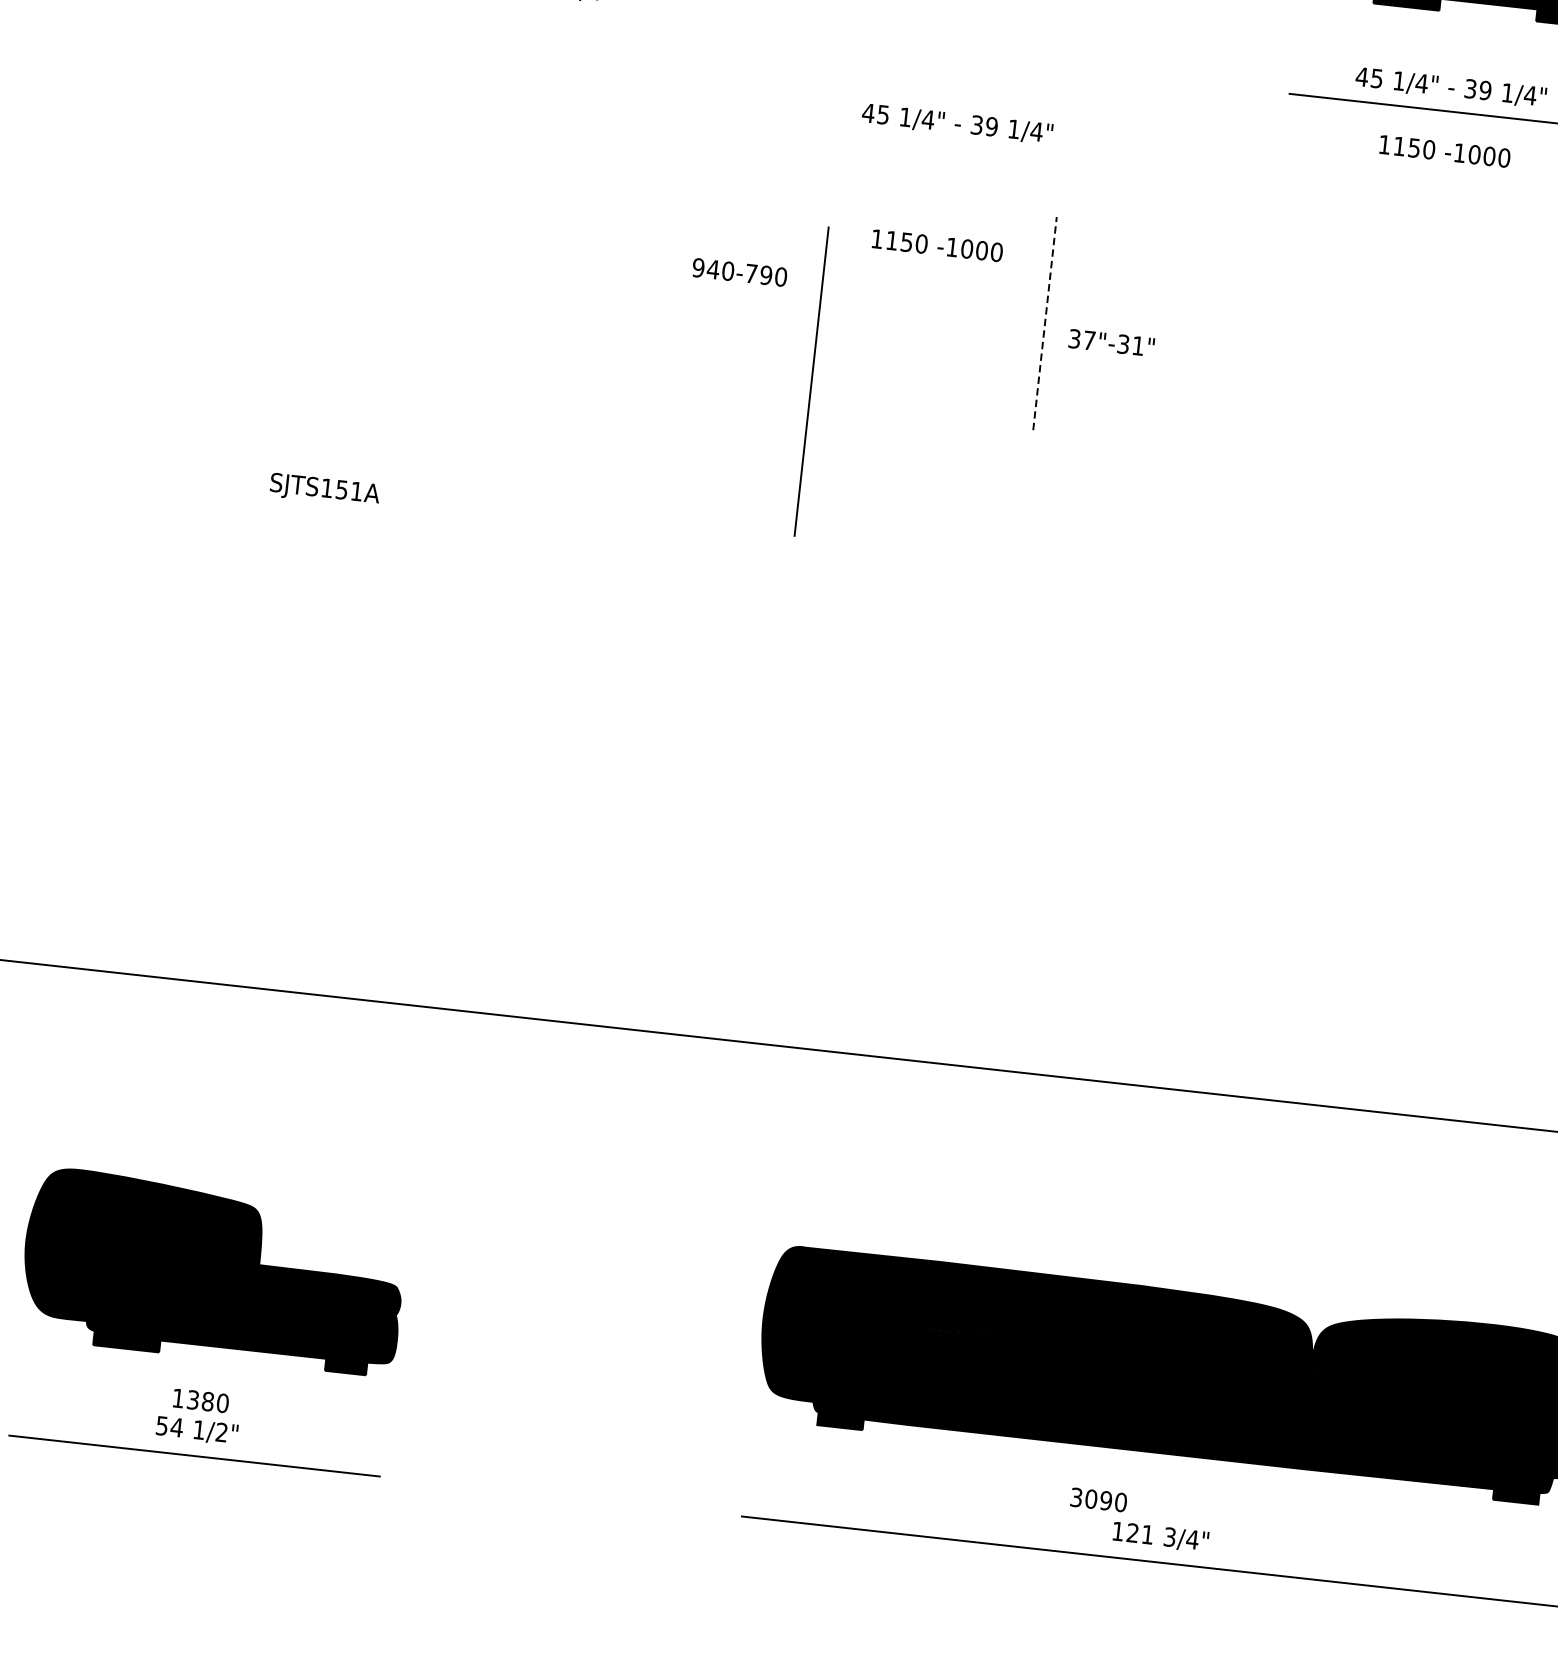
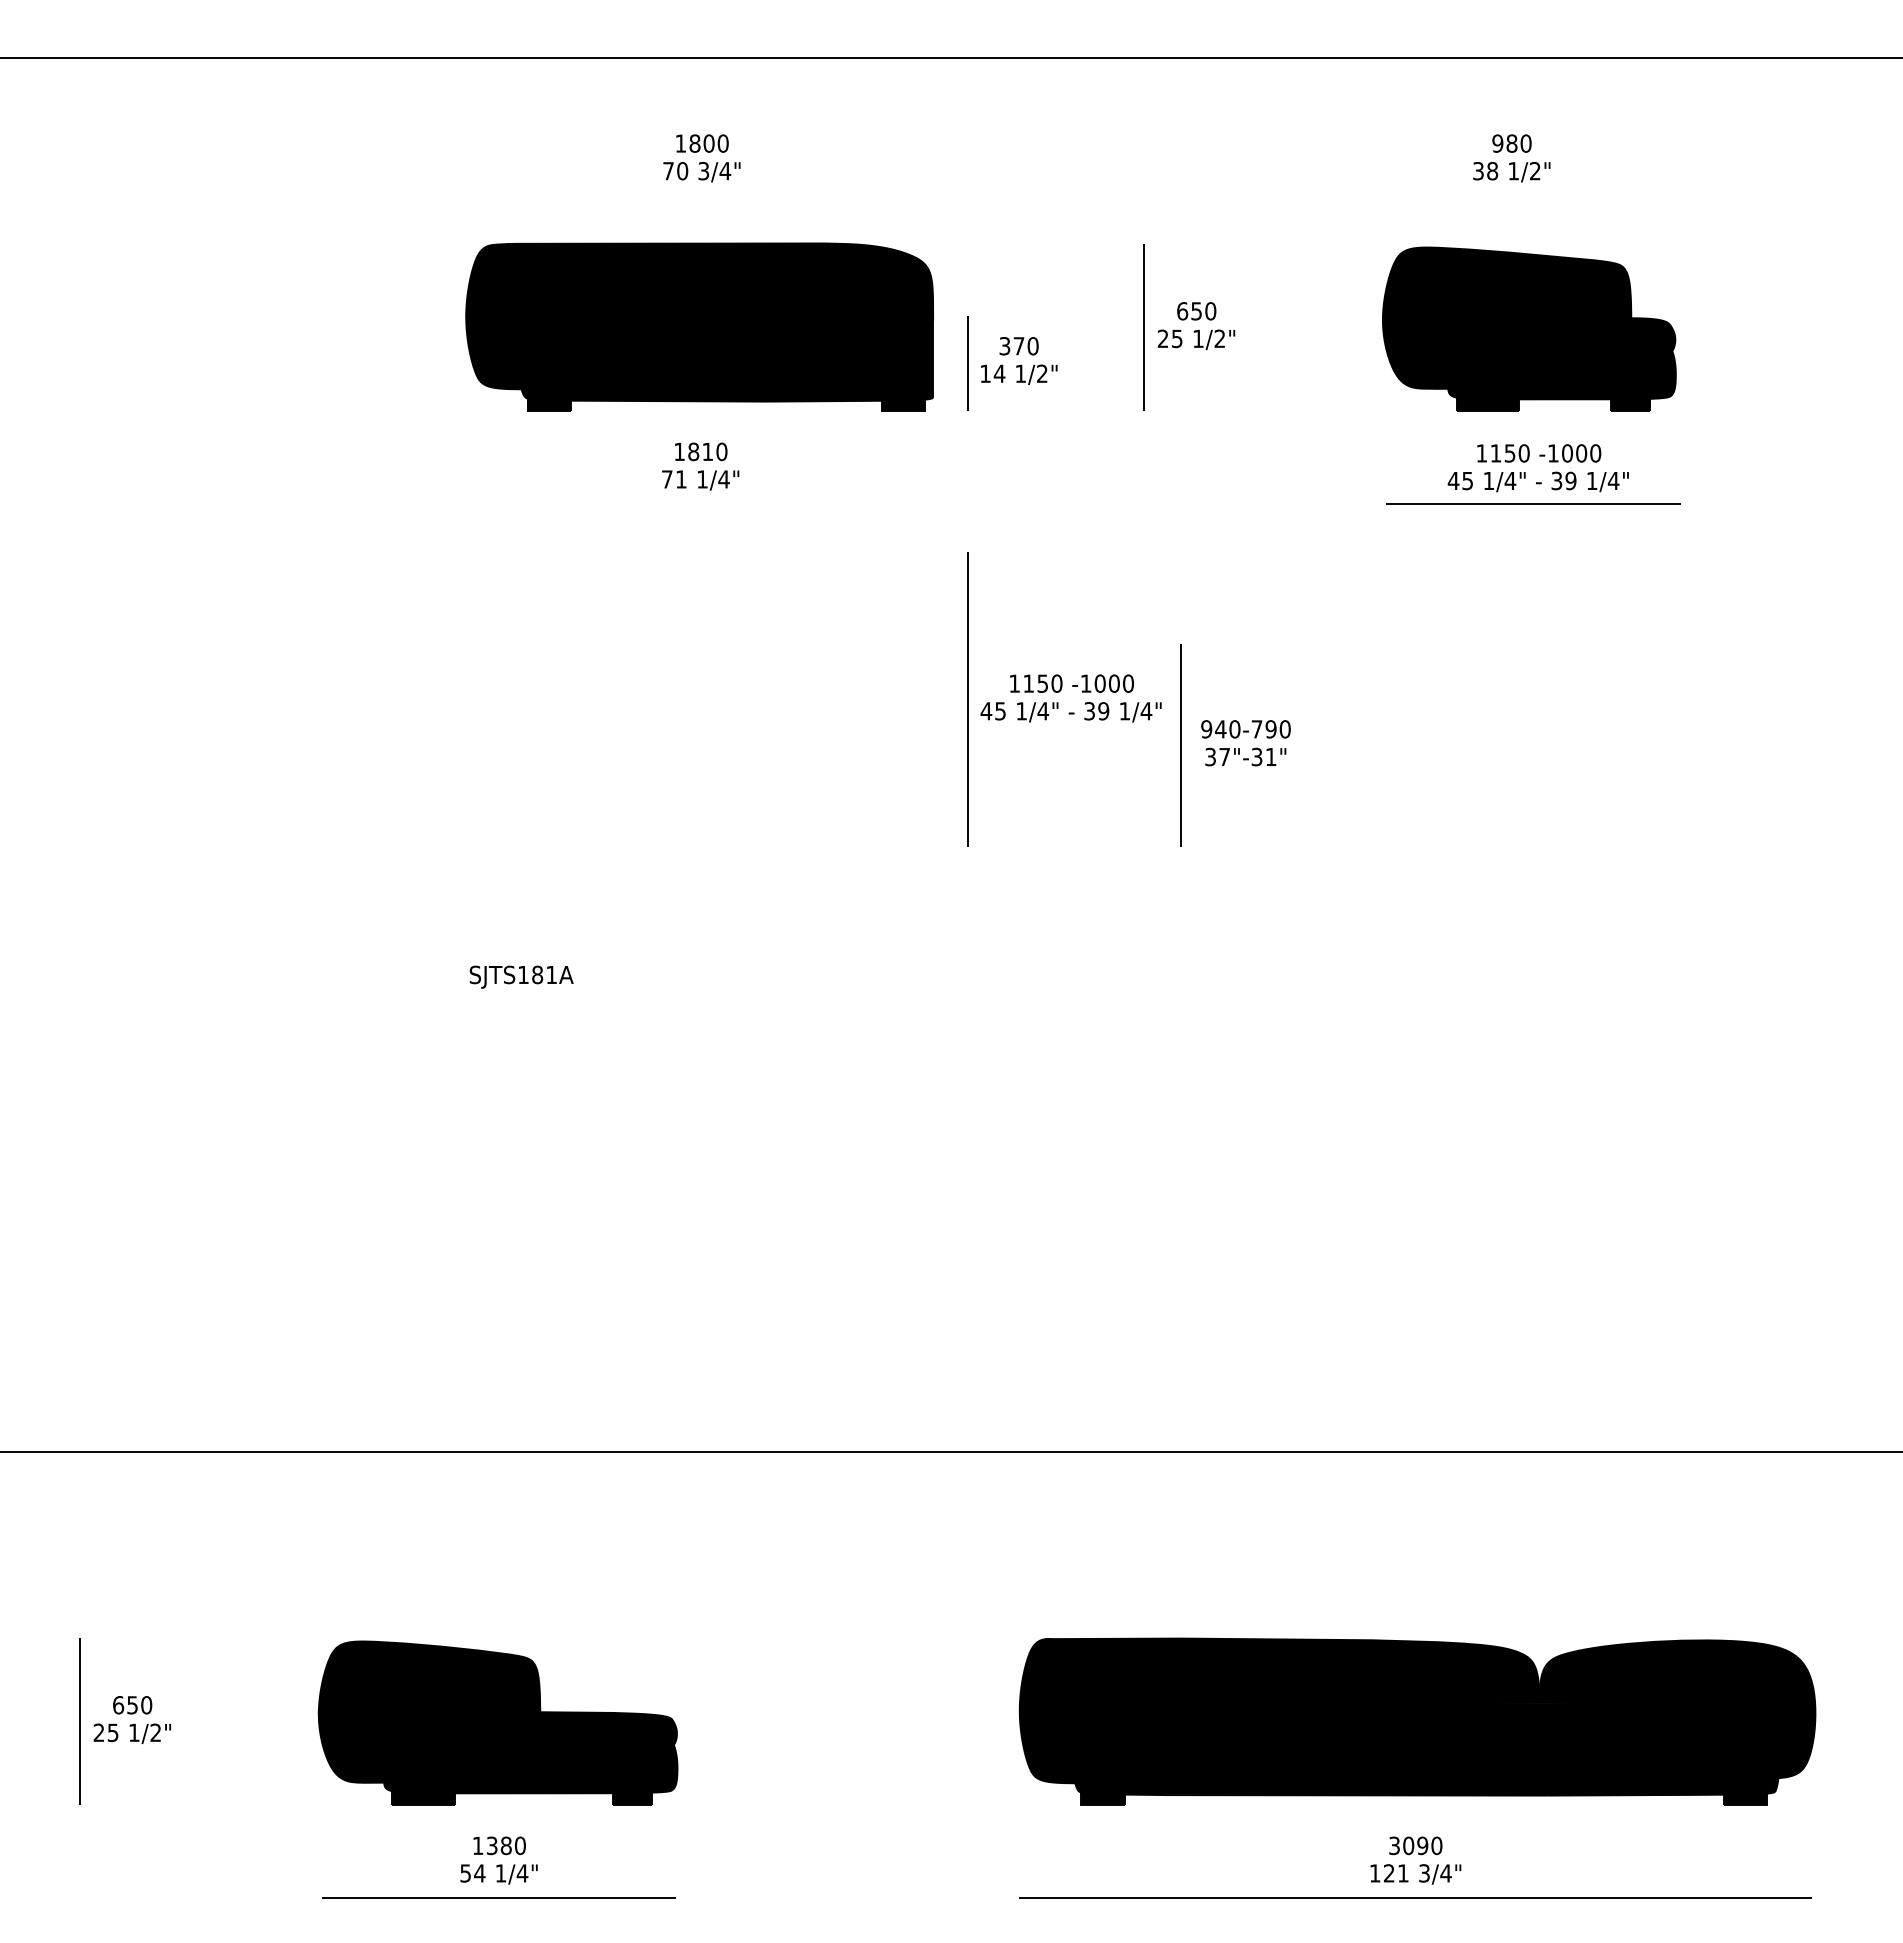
text: (956, 124) -> (1070, 712), moved
text: (1445, 151) -> (1539, 453), moved
text: (739, 272) -> (1245, 729), moved
line: (1045, 323) -> (1181, 745), dashed -> solid
line: (811, 381) -> (967, 699), moved
text: (341, 489) -> (537, 974), SJTS151A -> SJTS181A
text: (221, 1432) -> (522, 1873), 1/2" -> 1/4"
text: (1098, 1499) -> (1415, 1845), moved

